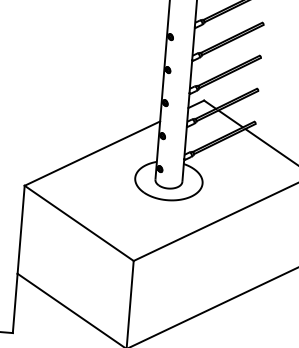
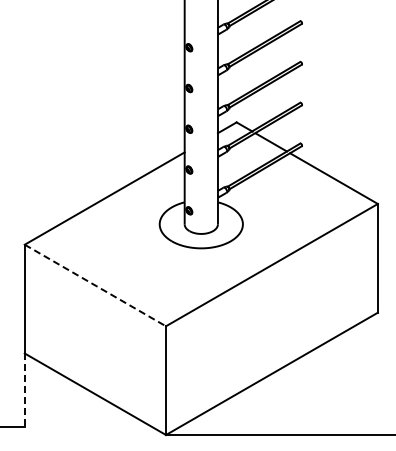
line: (79, 223) -> (95, 285), solid -> dashed
line: (15, 303) -> (24, 390), solid -> dashed

